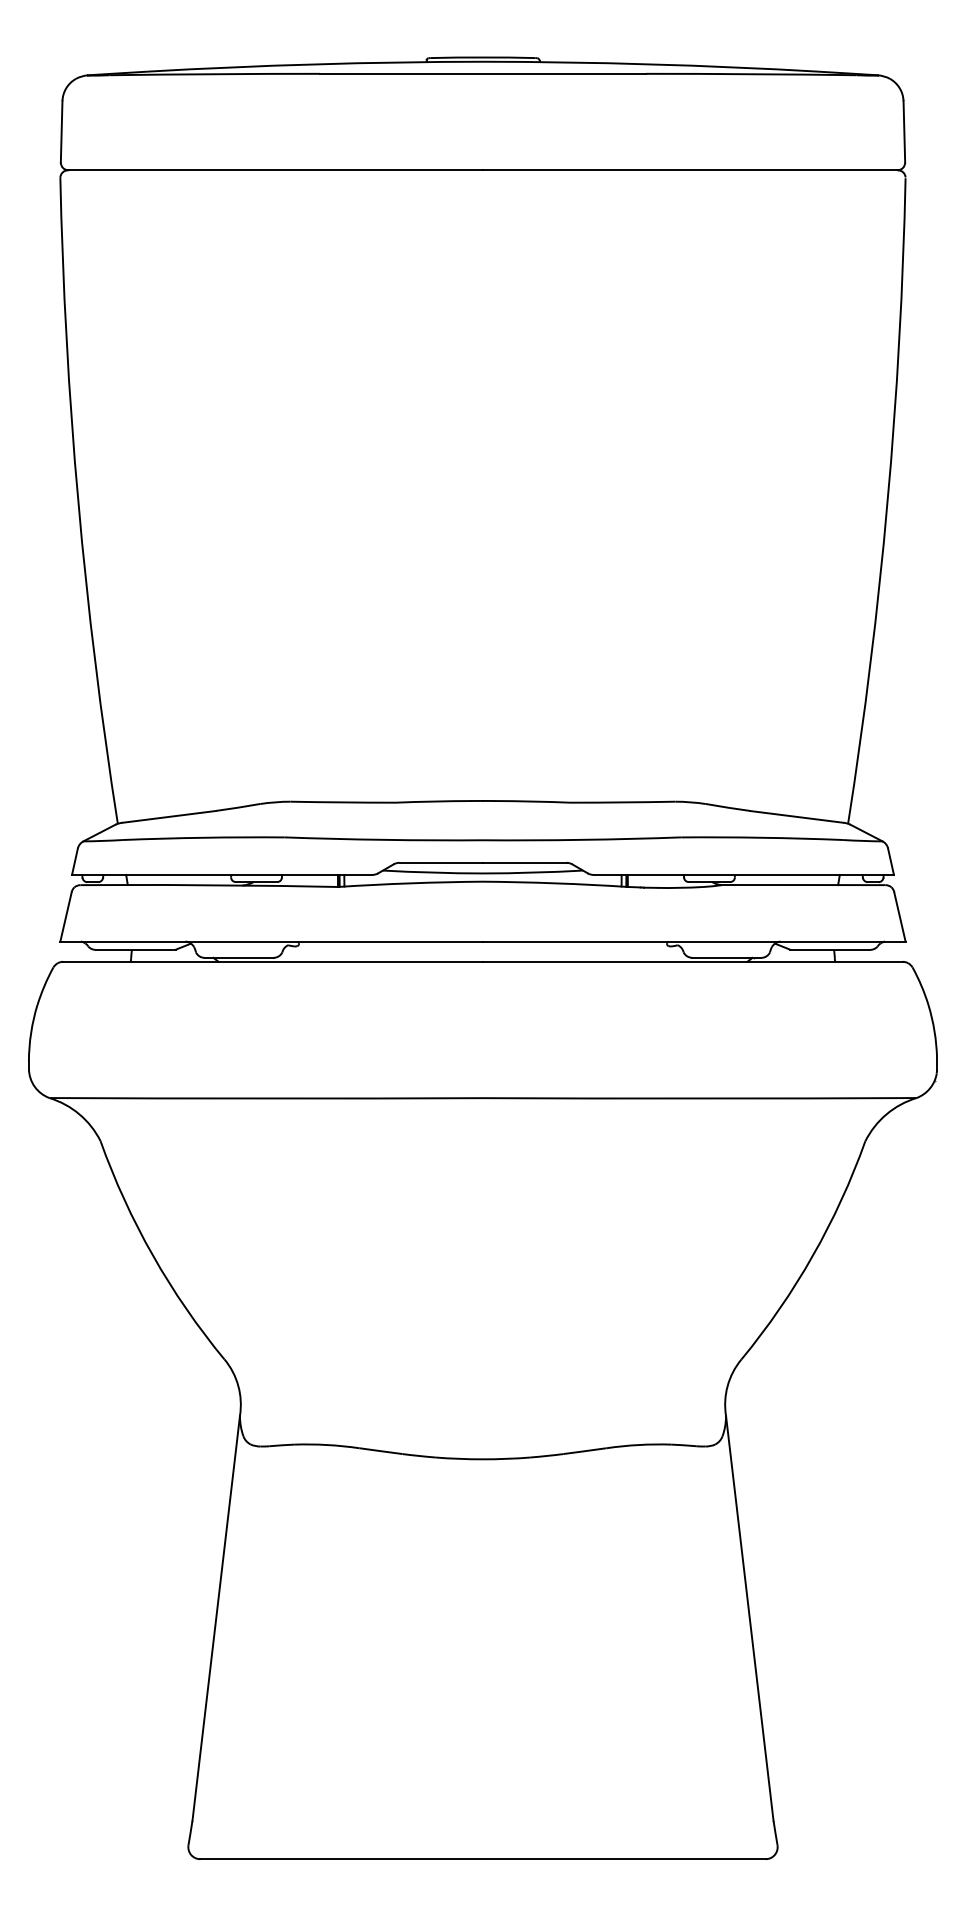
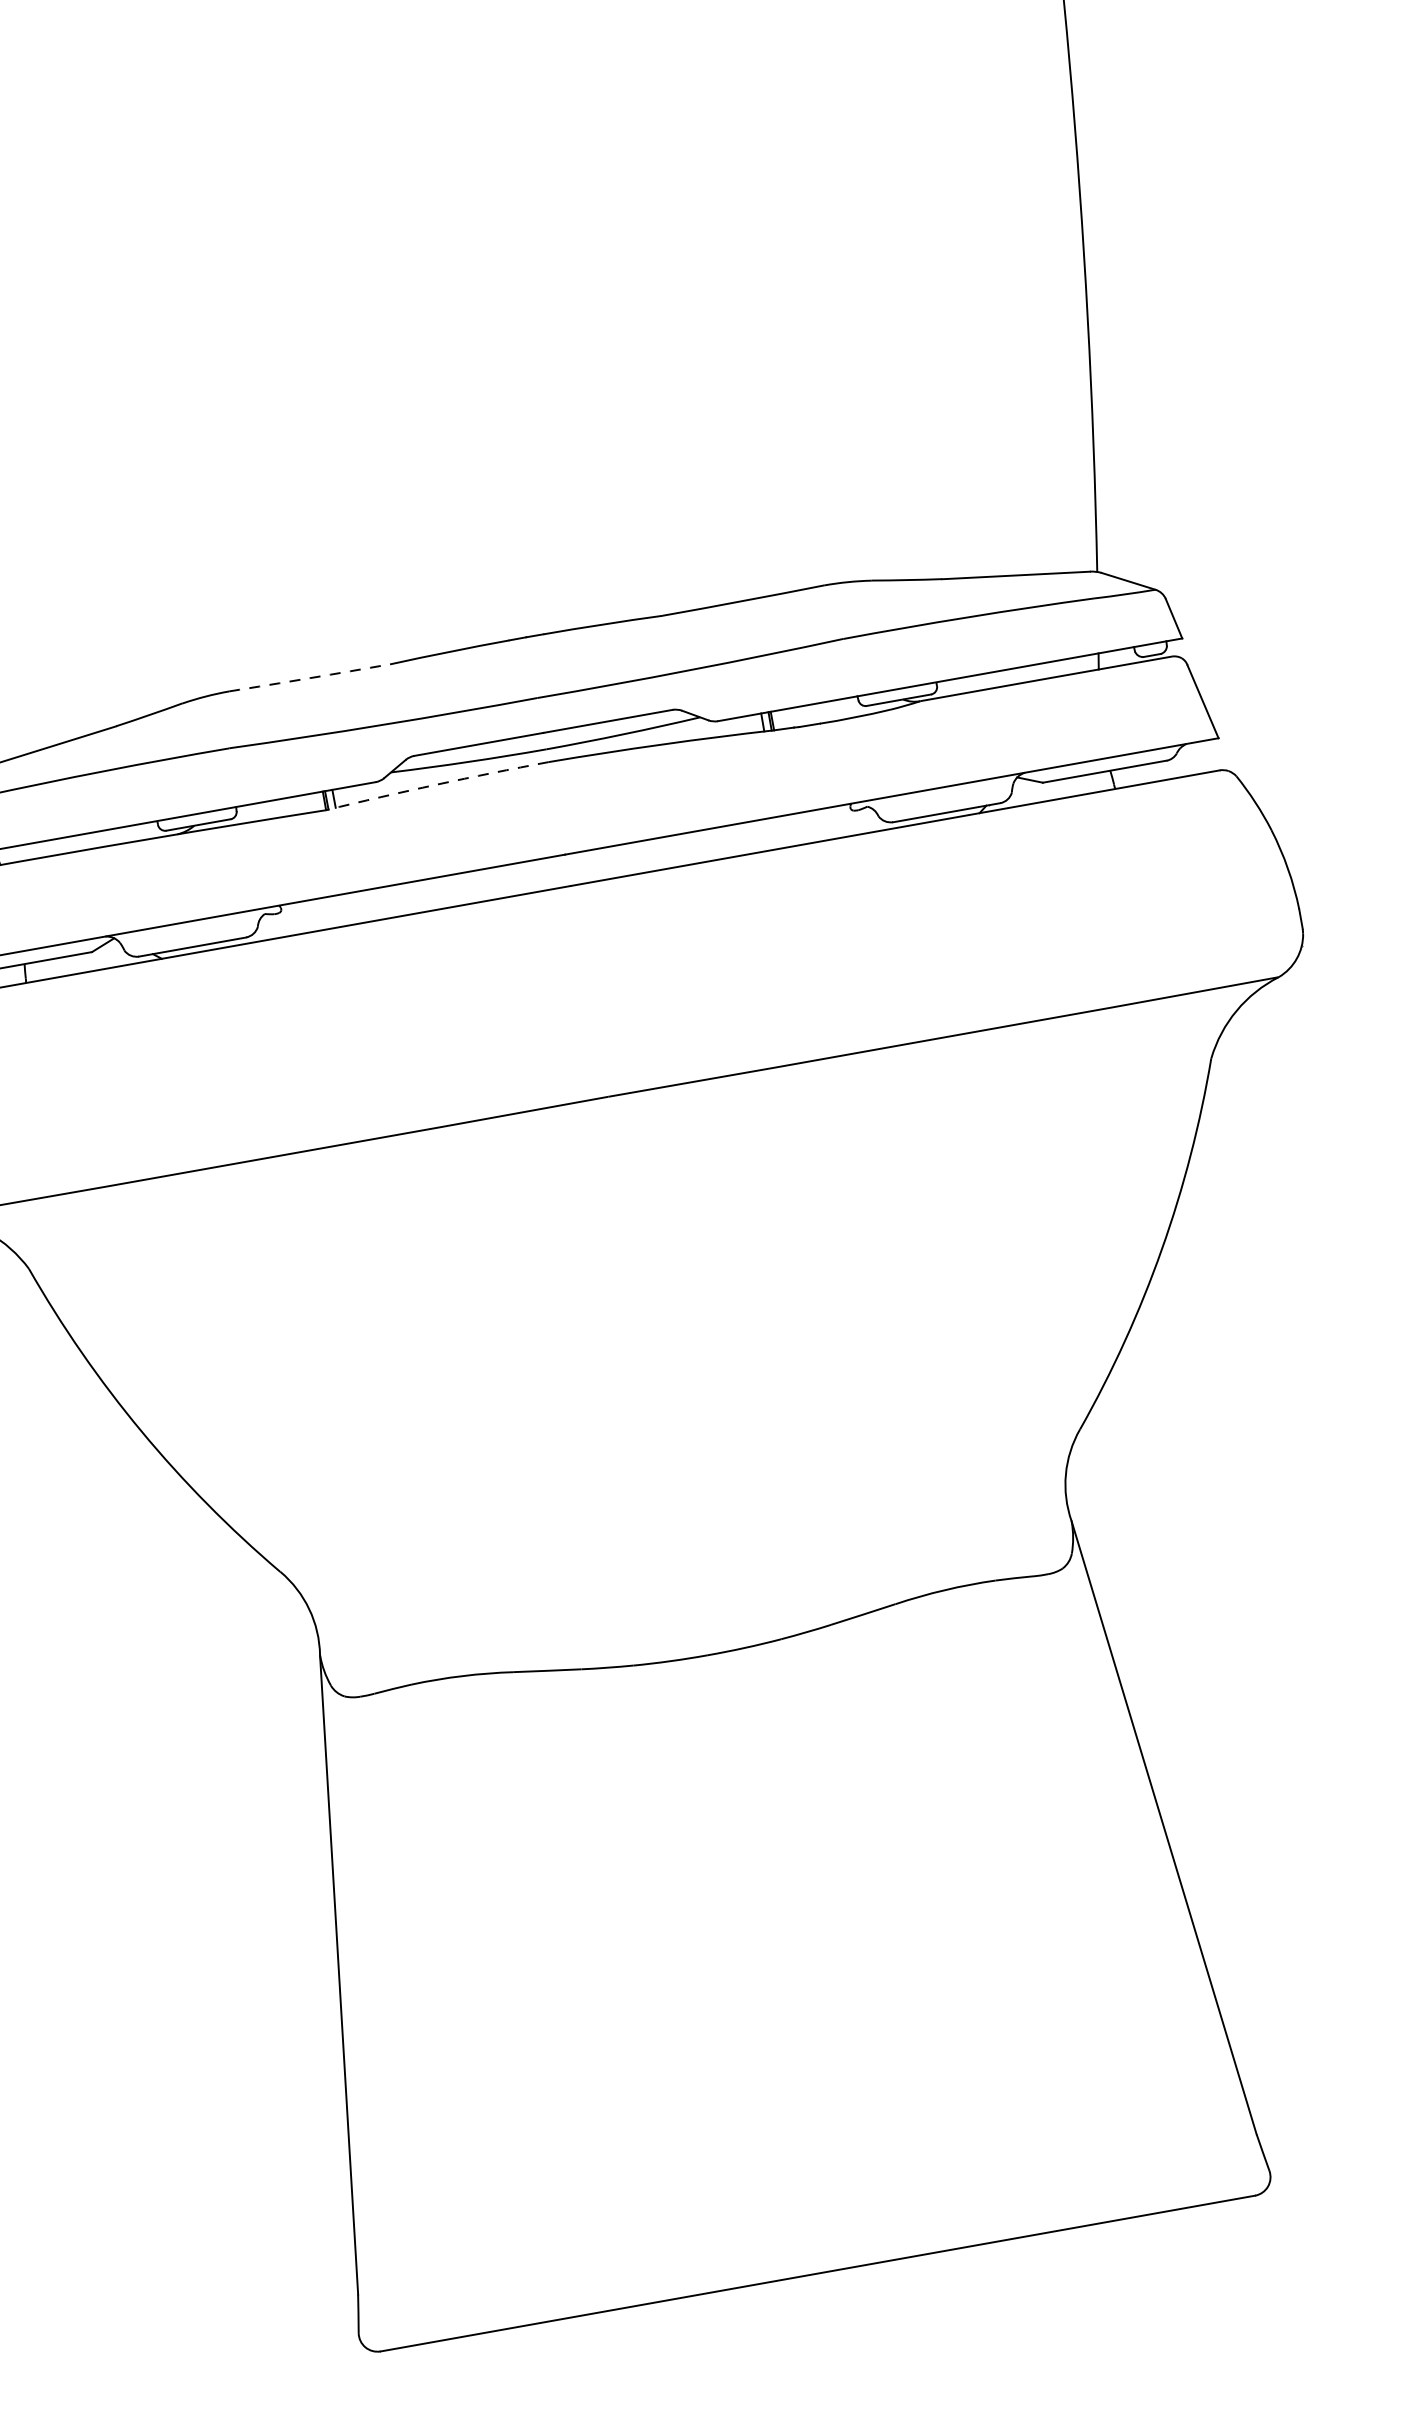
arc: (342, 802) -> (309, 678), solid -> dashed
arc: (410, 883) -> (437, 784), solid -> dashed

